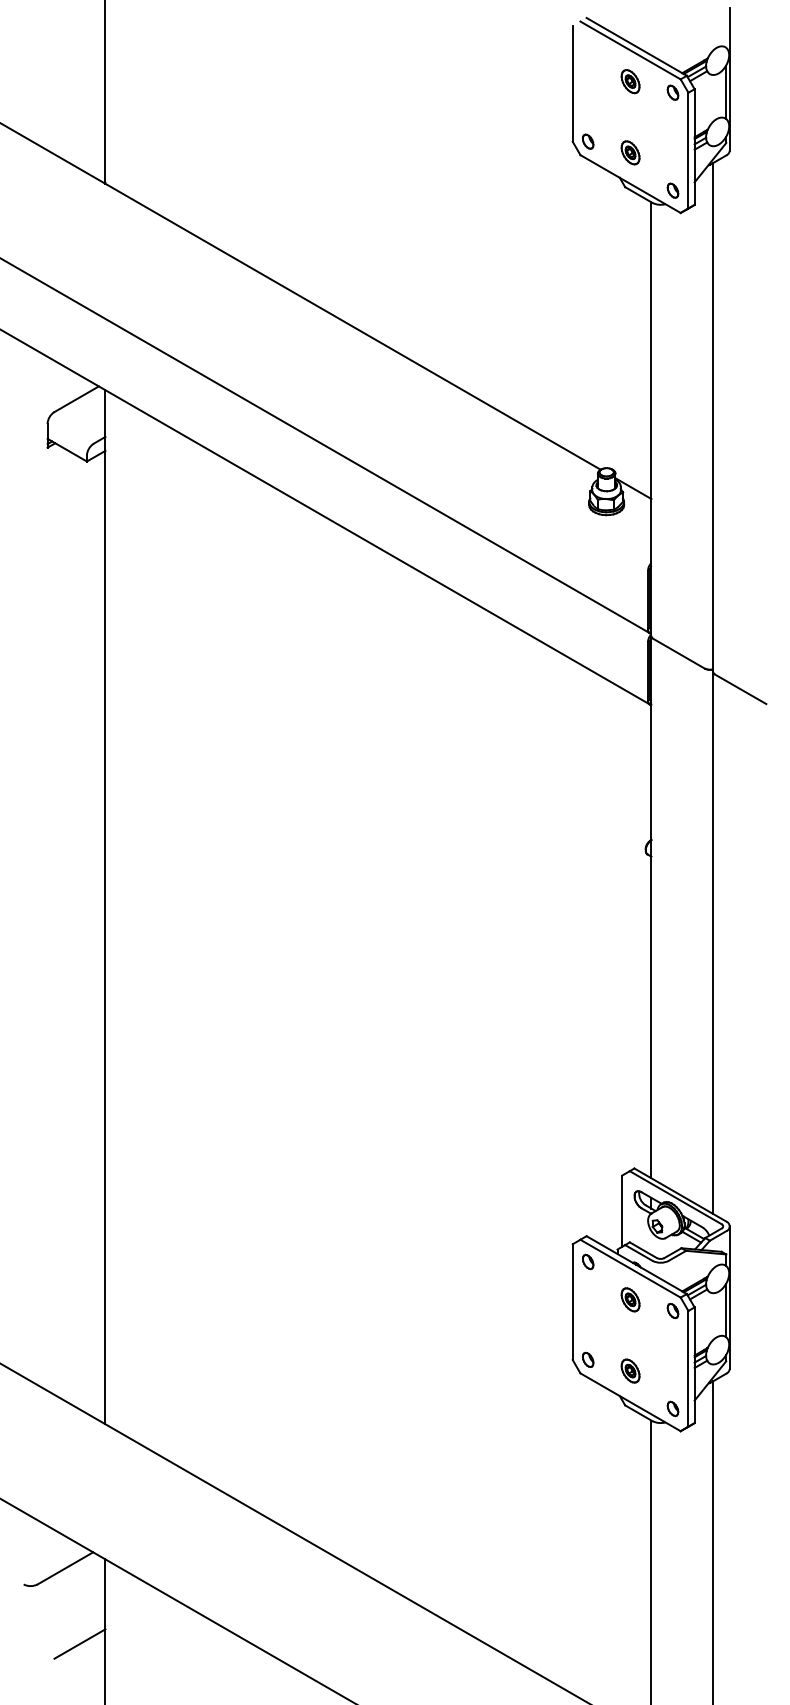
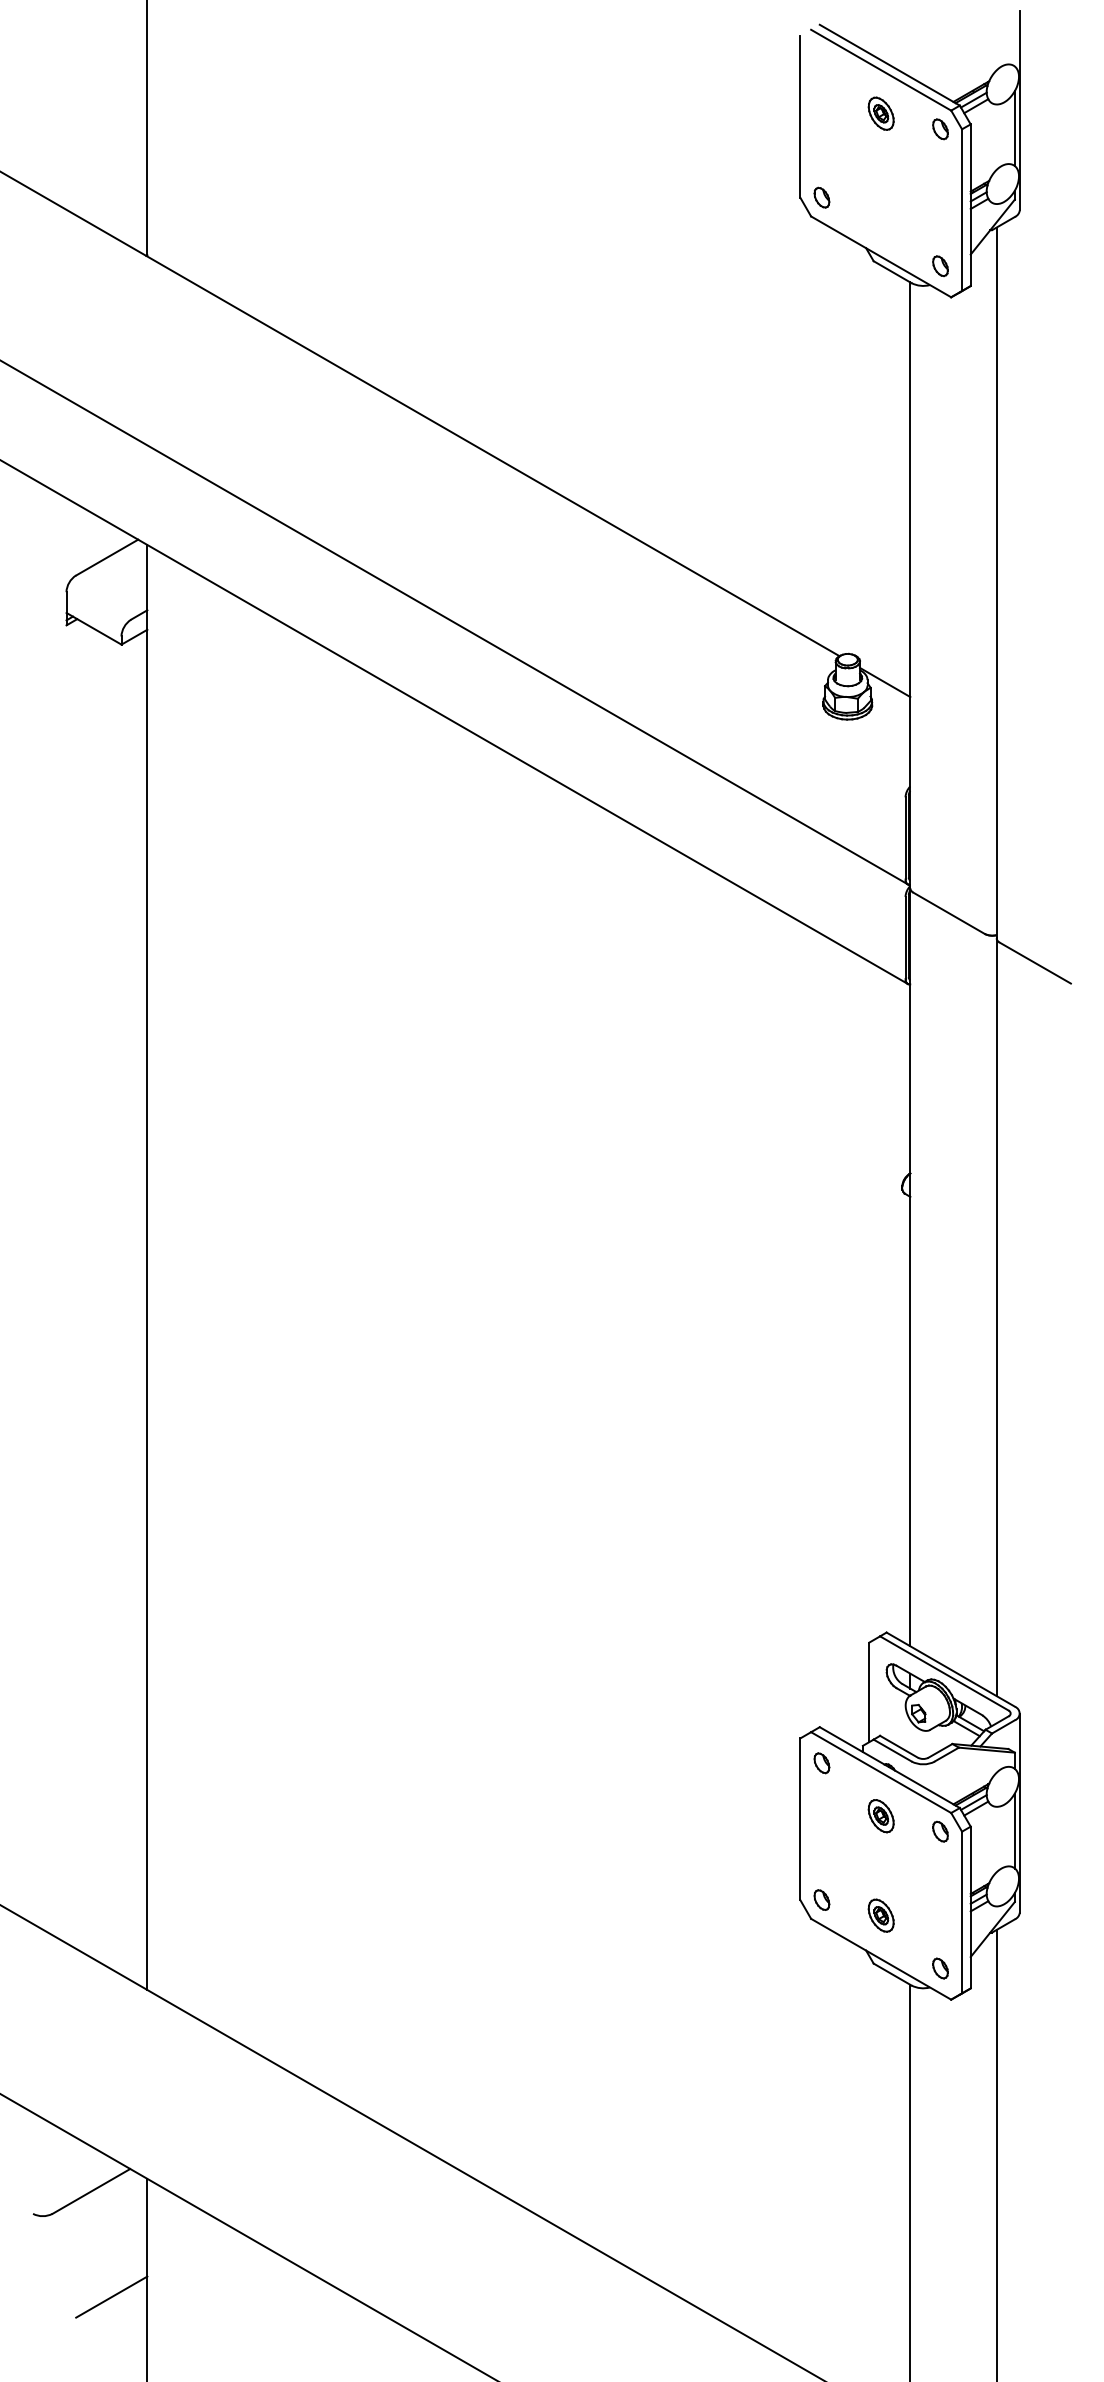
part: (630, 153) -> (880, 213), removed

